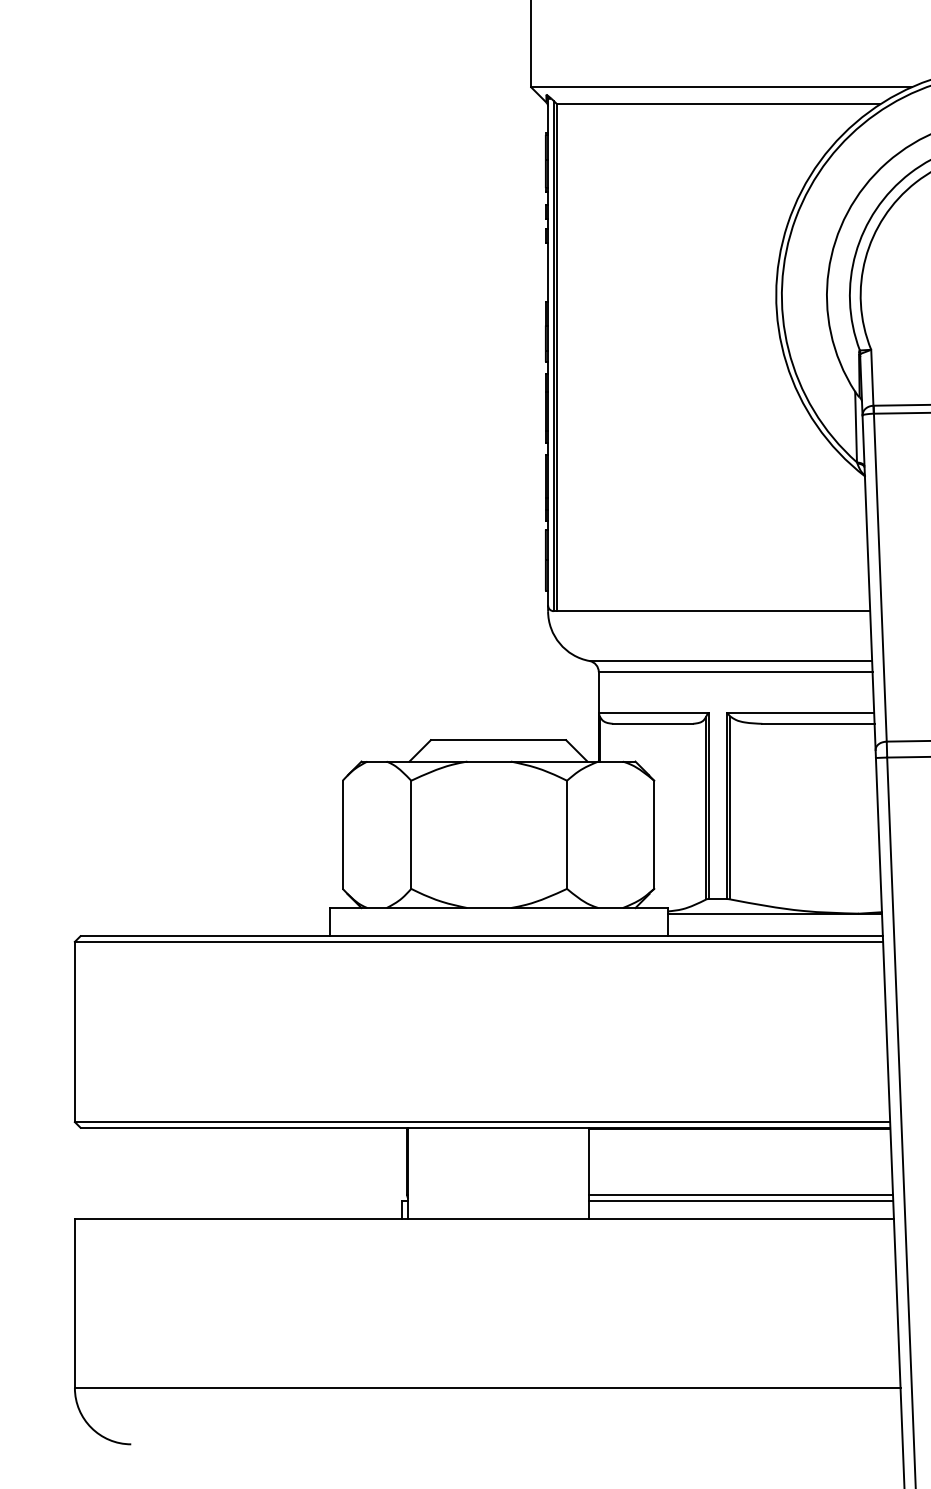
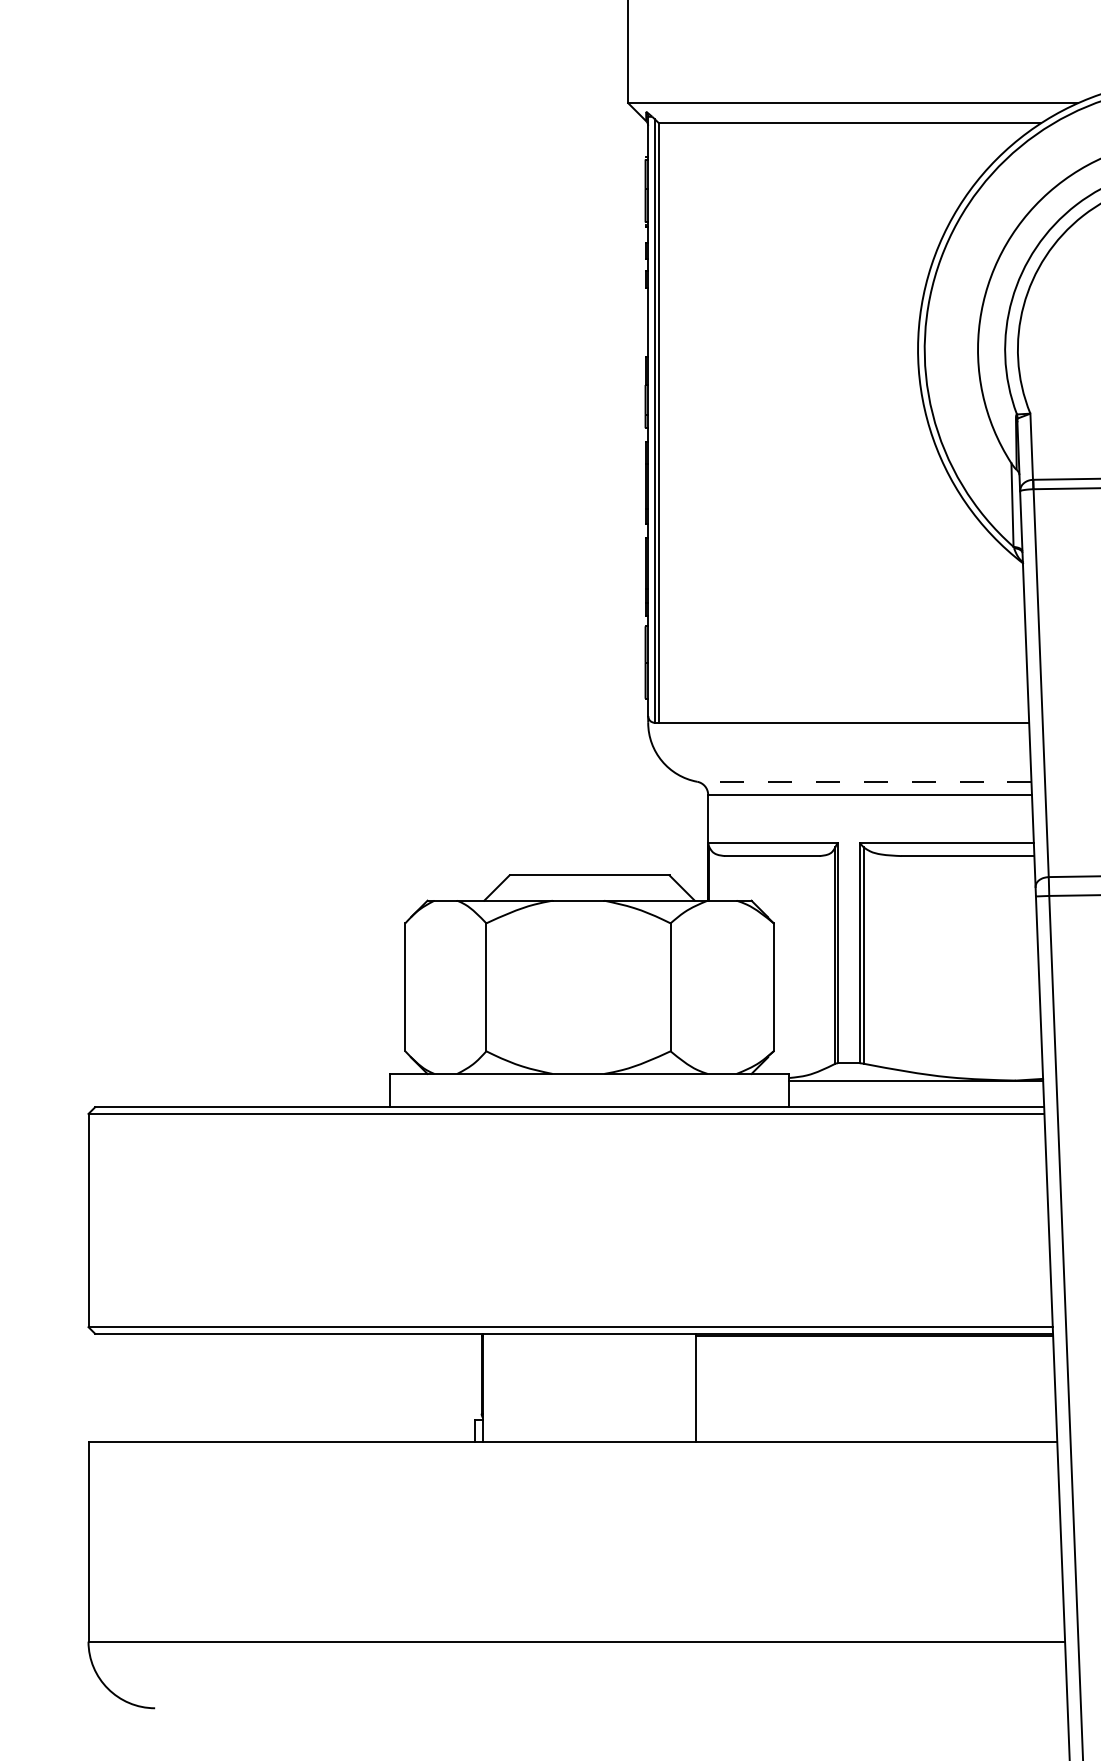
line: (730, 661) -> (863, 782), solid -> dashed
line: (740, 1195) -> (875, 1413), removed
line: (740, 1200) -> (875, 1419), removed

